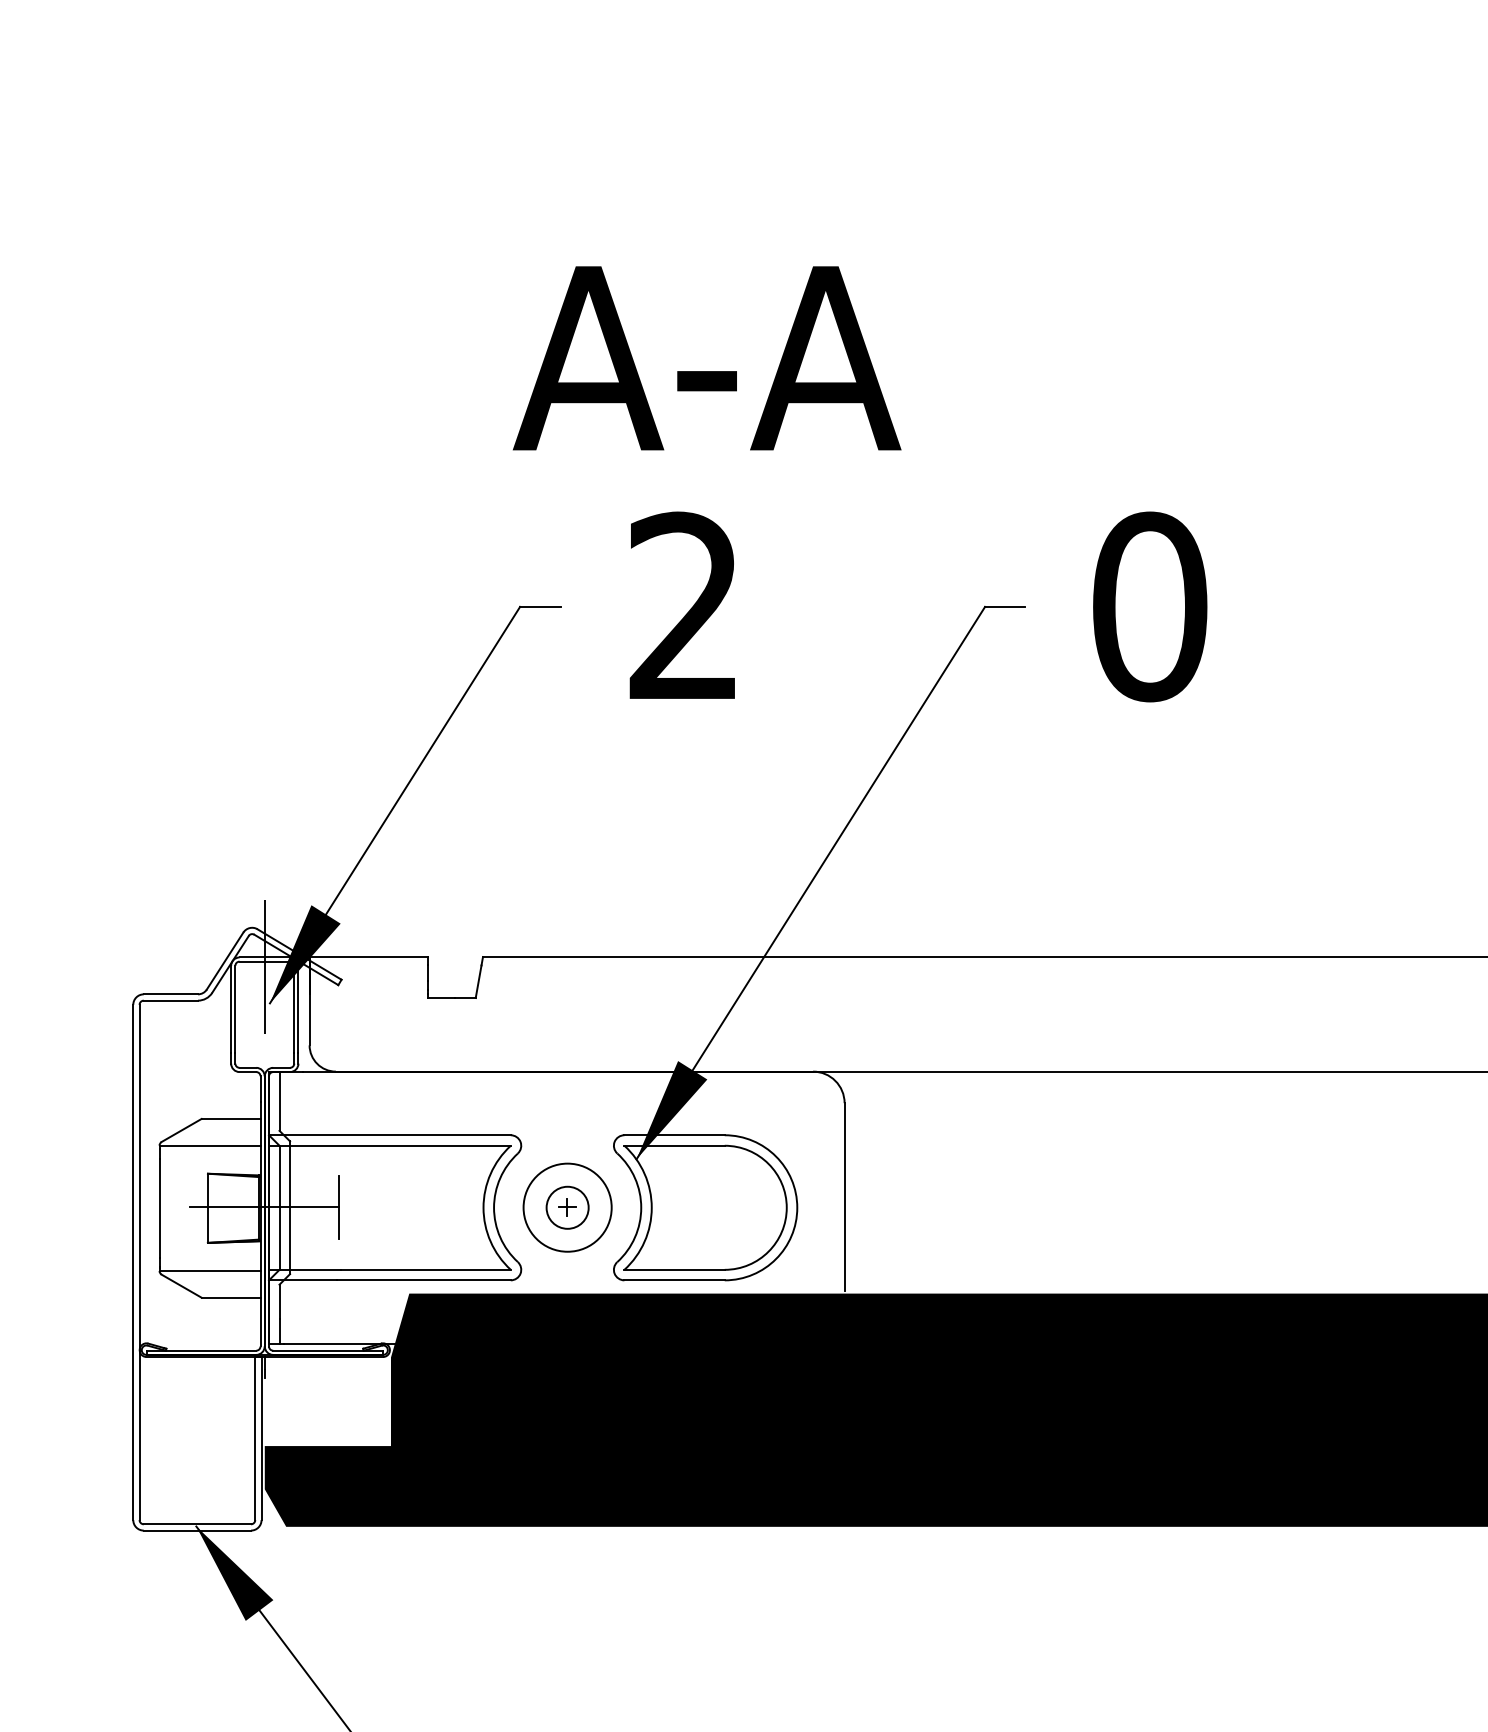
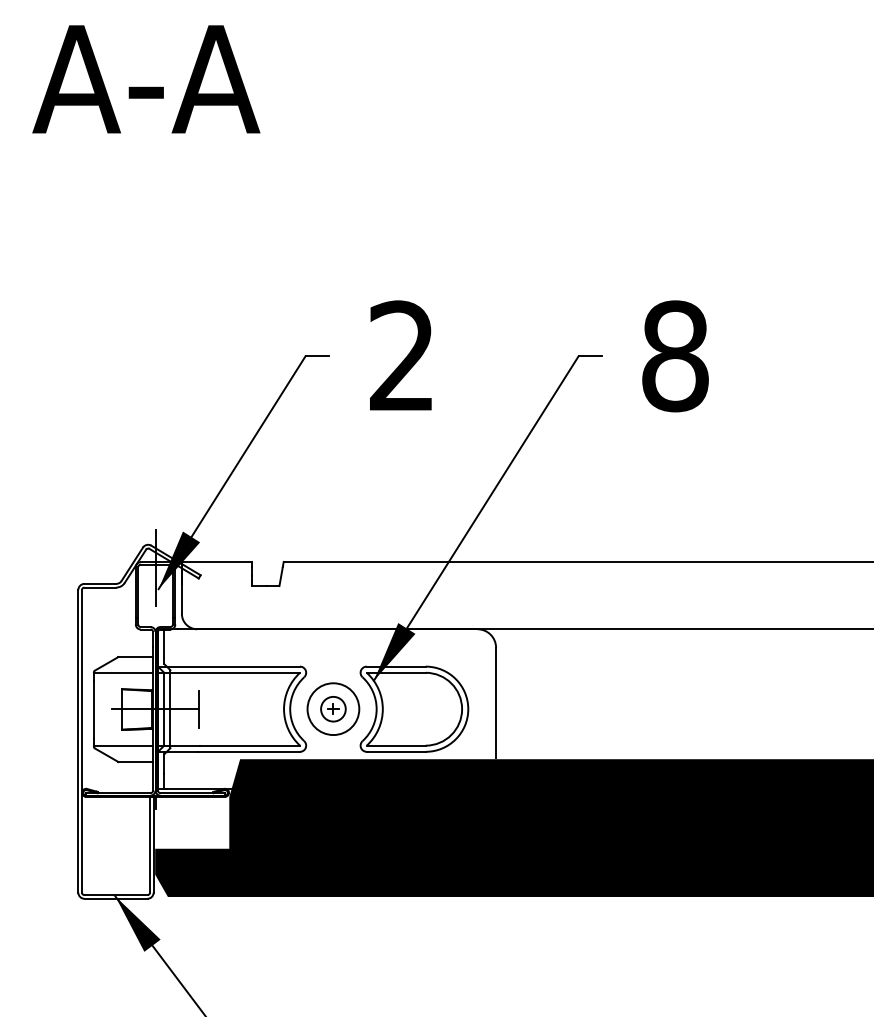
text: (707, 358) -> (146, 79), moved
text: (1150, 607) -> (675, 356), 0 -> 8

